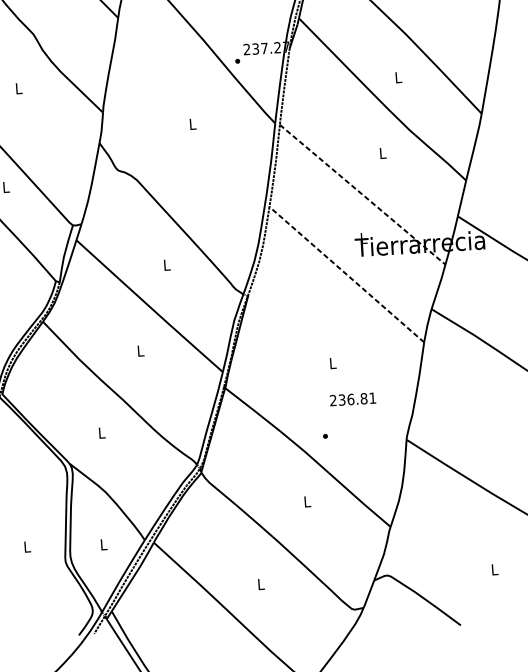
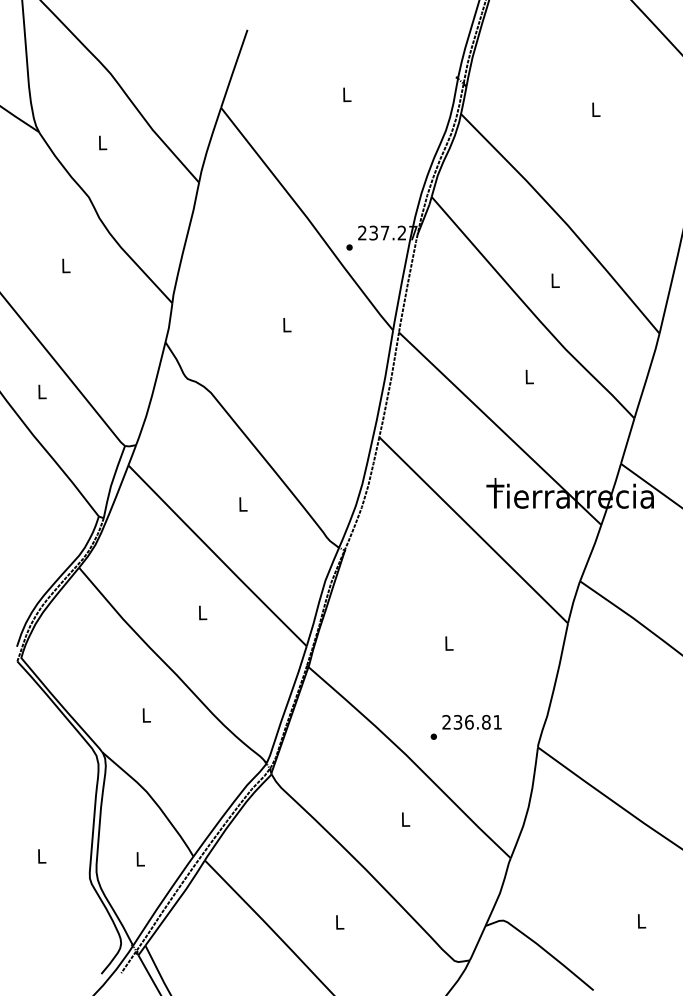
line: (362, 194) -> (500, 428), dashed -> solid
line: (346, 274) -> (473, 530), dashed -> solid
text: (352, 399) -> (471, 722), moved

